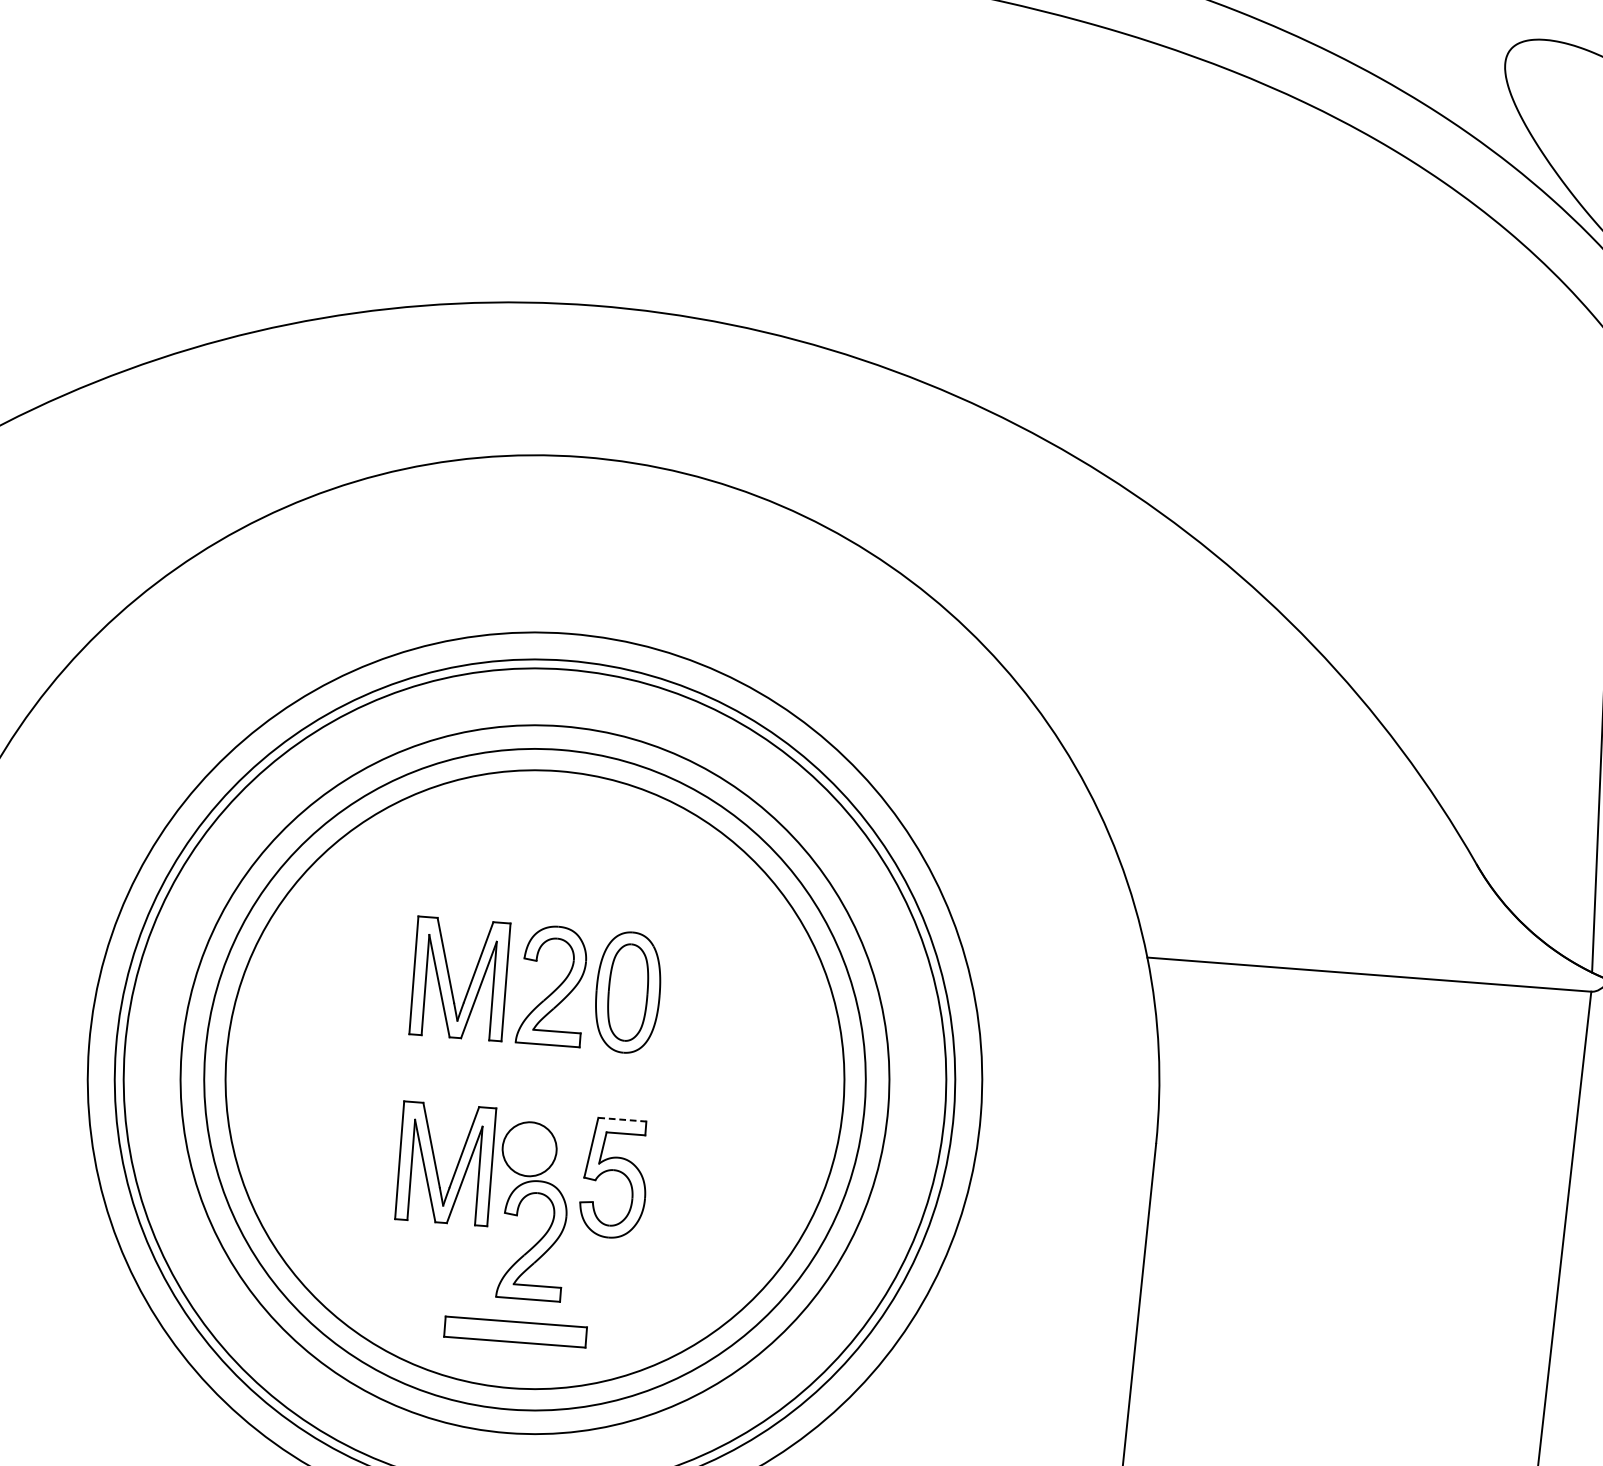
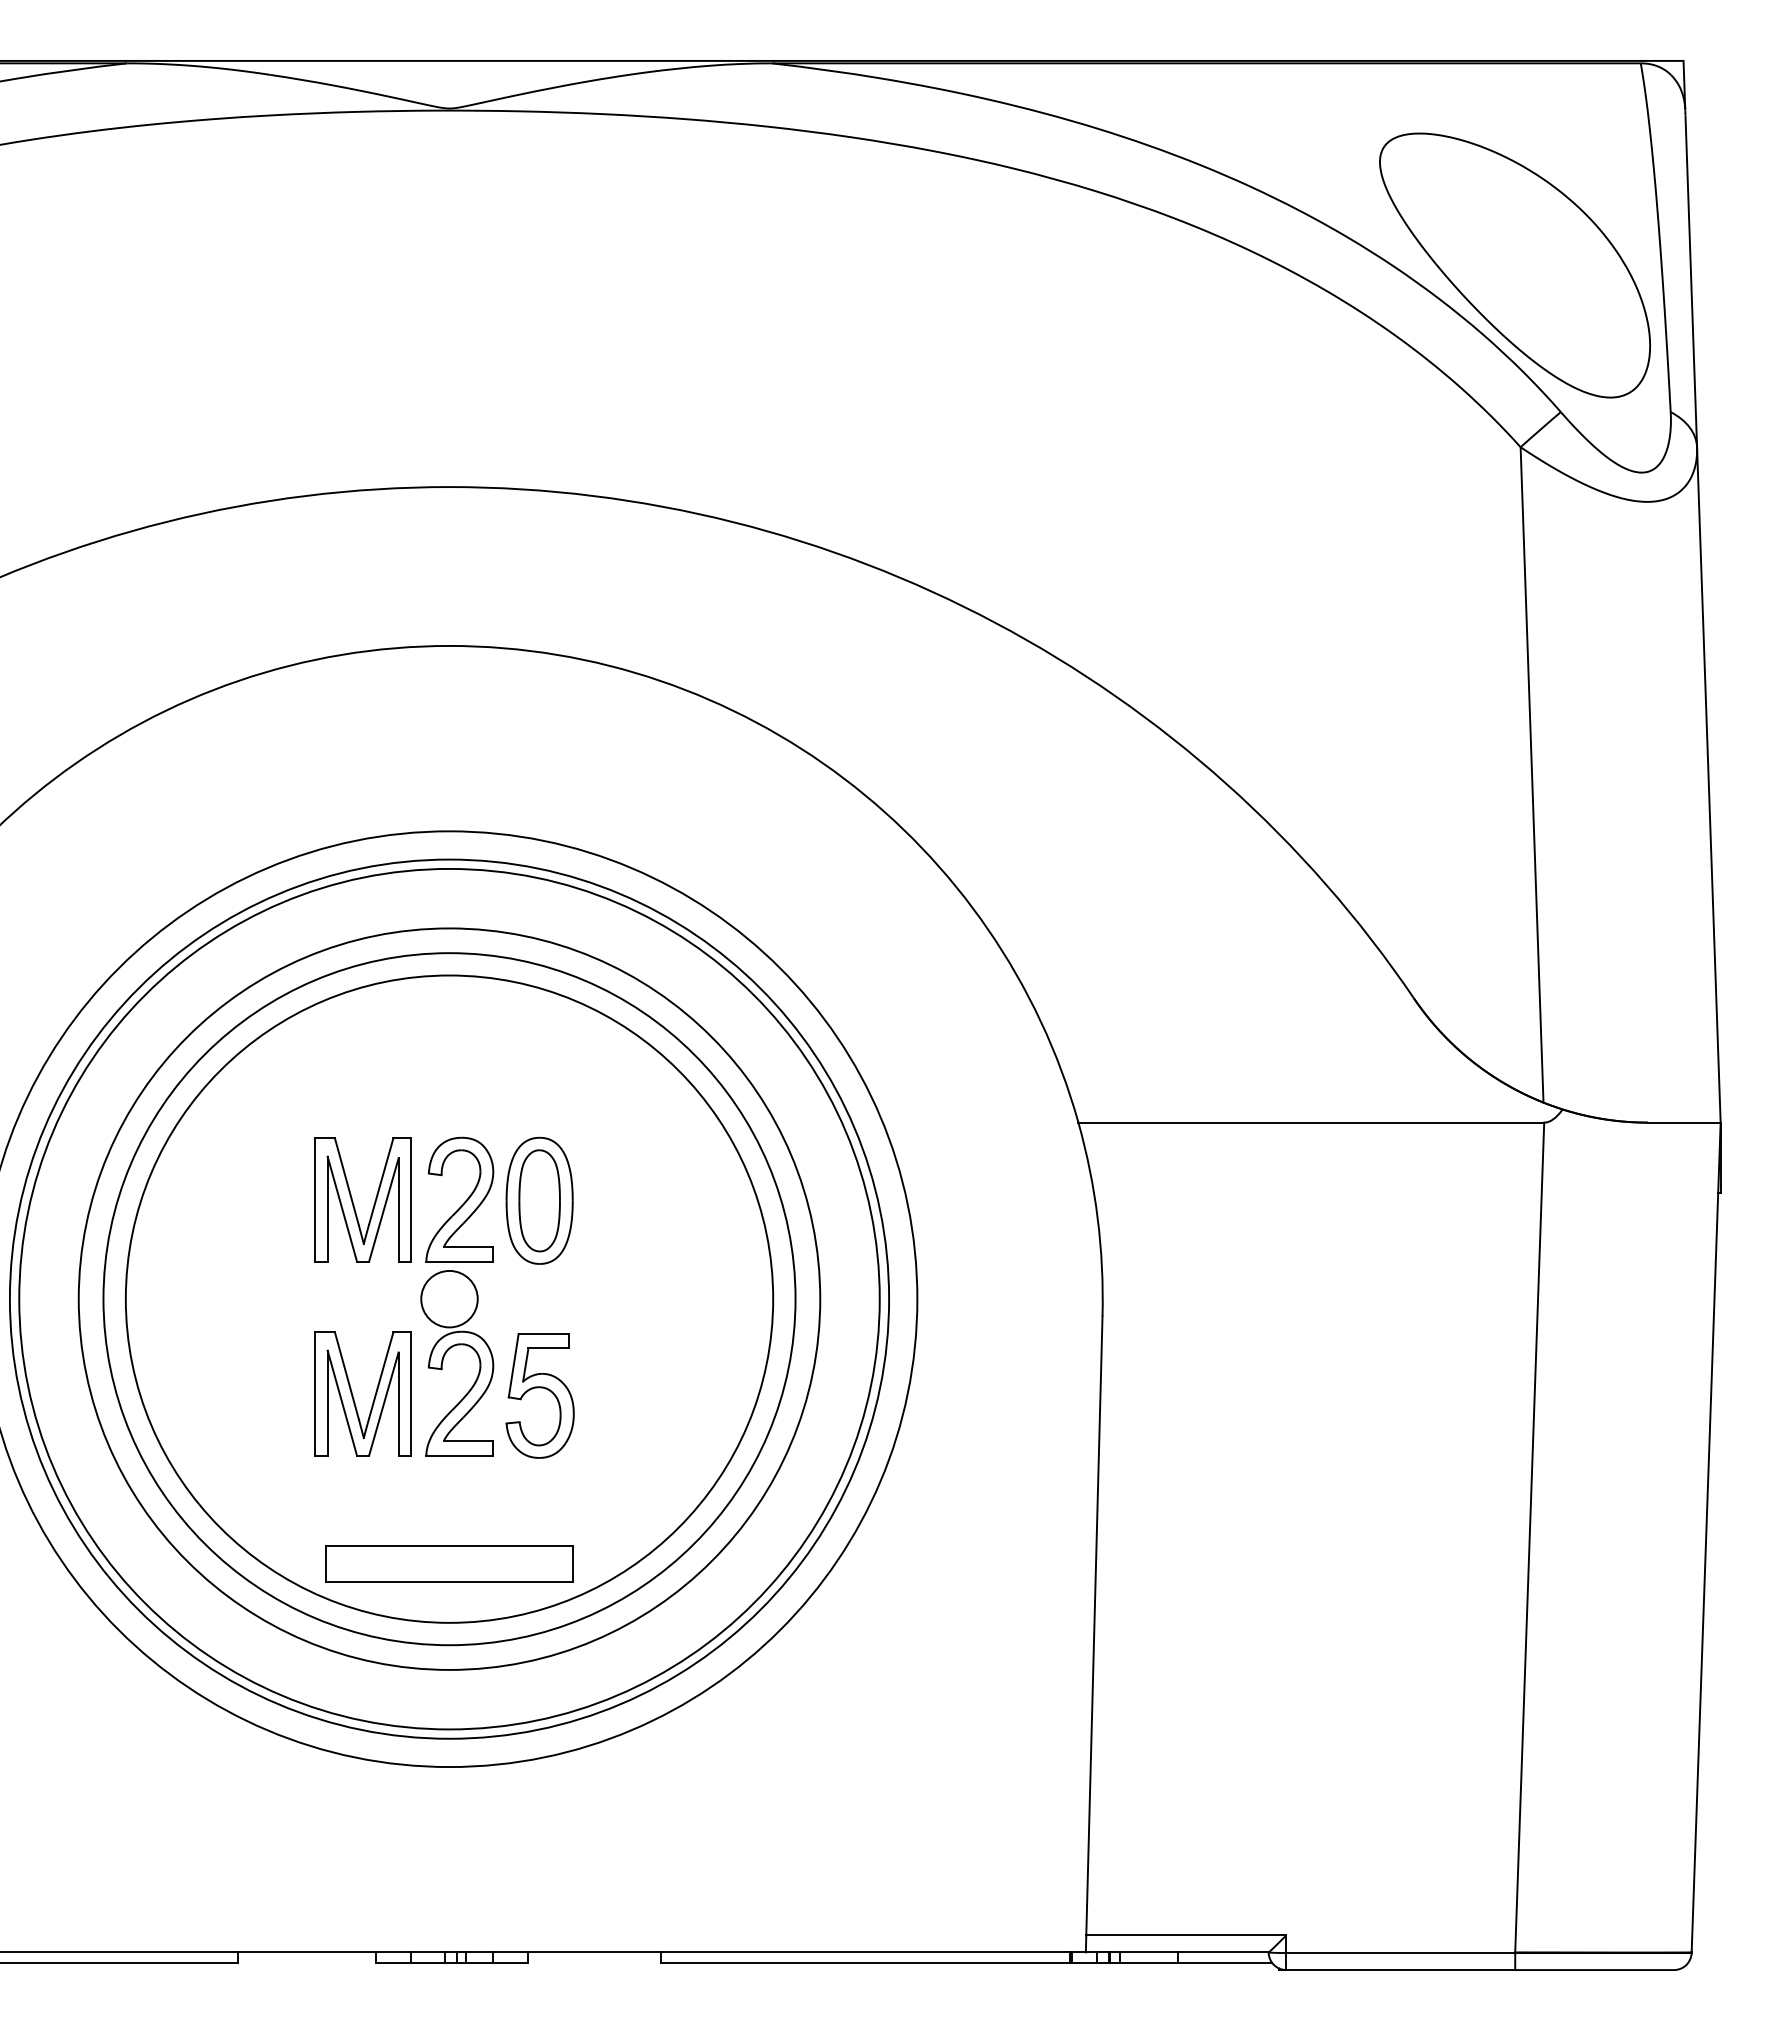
line: (623, 1119) -> (544, 1333), dashed -> solid
part: (519, 1208) -> (443, 1361), moved
part: (515, 1331) -> (449, 1563), size x1.67

